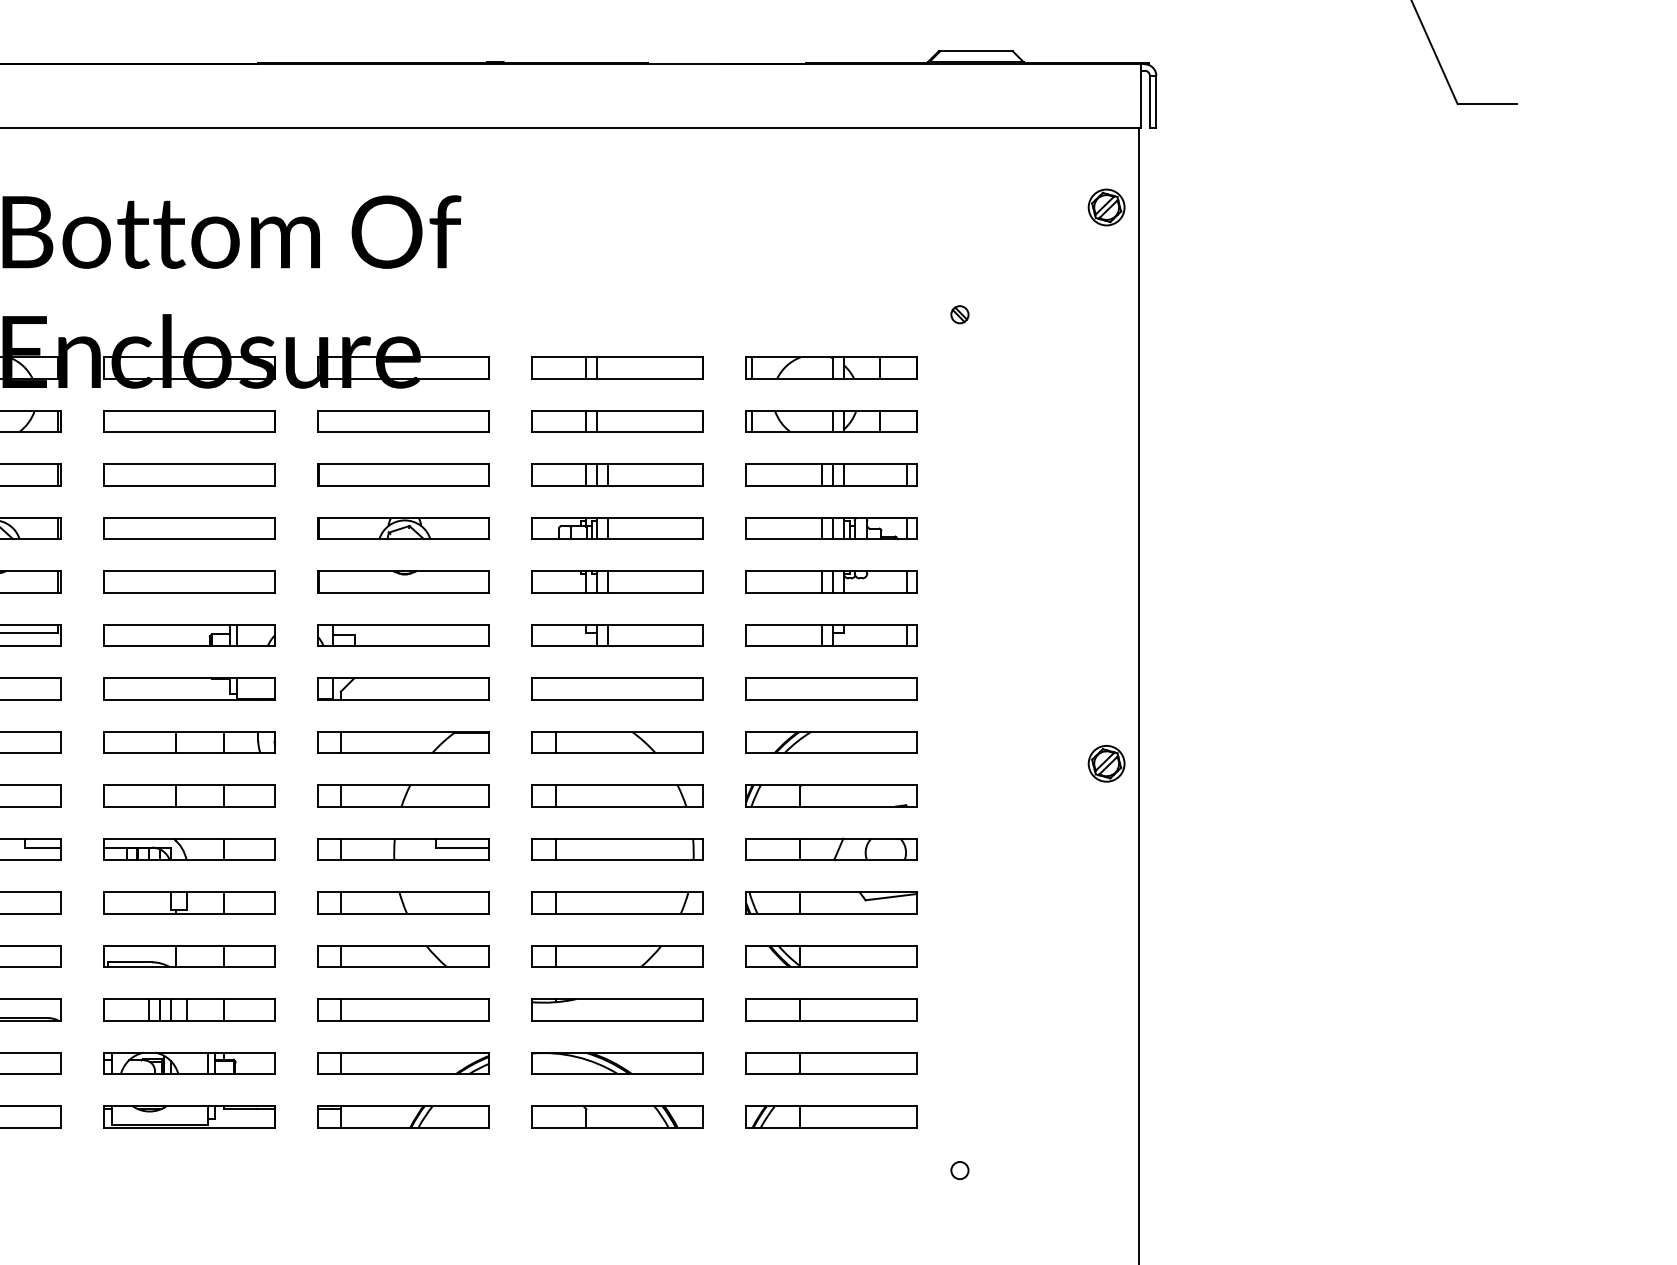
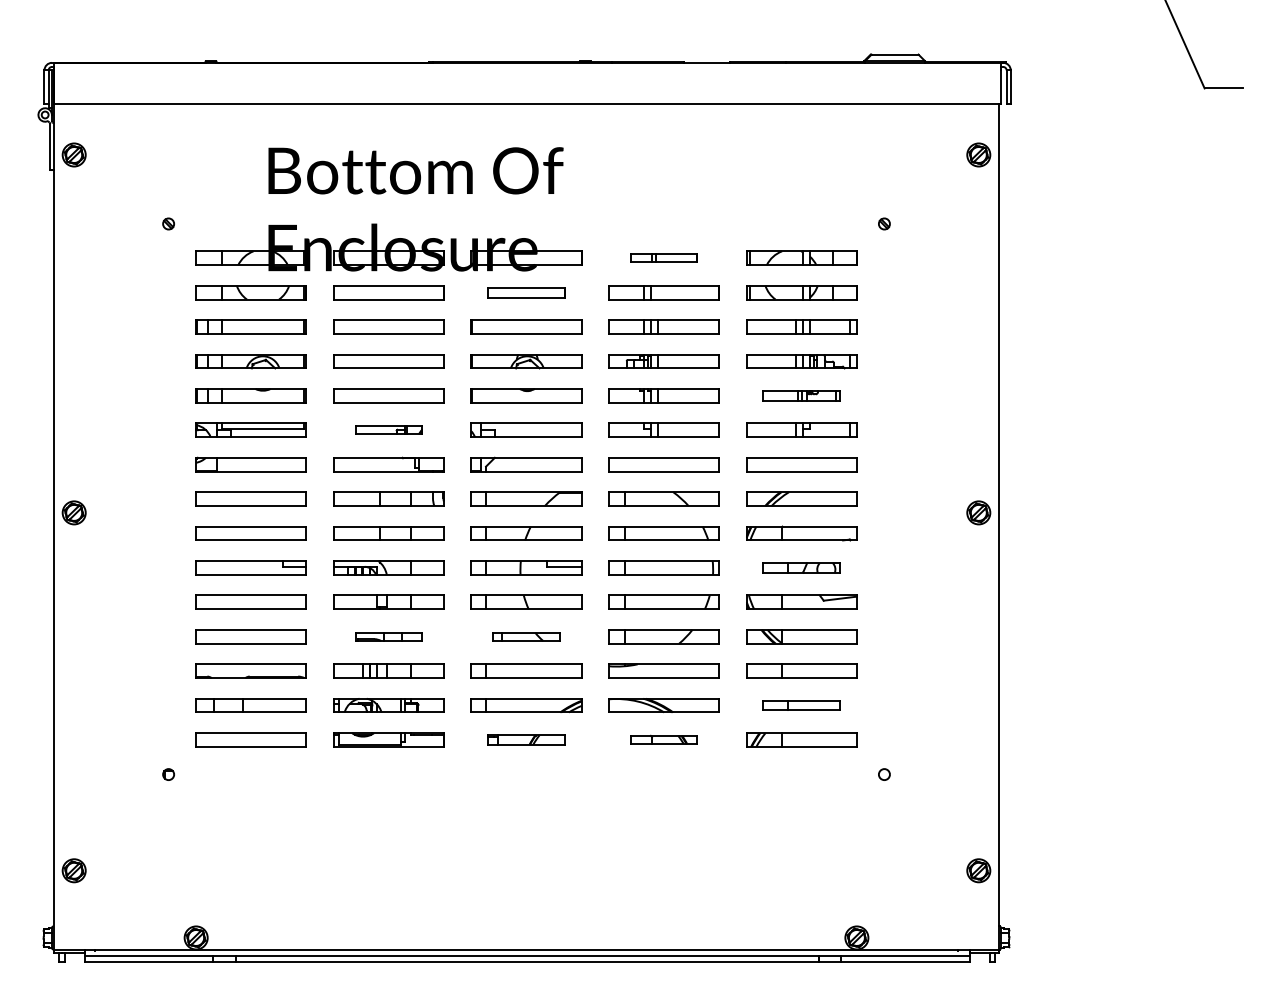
part: (616, 366) -> (663, 257), size x0.6
part: (403, 421) -> (526, 292), size x0.7
part: (831, 581) -> (801, 395), size x0.7
part: (189, 634) -> (388, 429), size x0.6
part: (831, 848) -> (801, 567), size x0.7
part: (189, 955) -> (388, 636), size x0.6
part: (403, 955) -> (526, 636), size x0.6
part: (831, 1063) -> (801, 705), size x0.7
part: (403, 1115) -> (526, 739), size x0.7
part: (616, 1115) -> (663, 739), size x0.6

